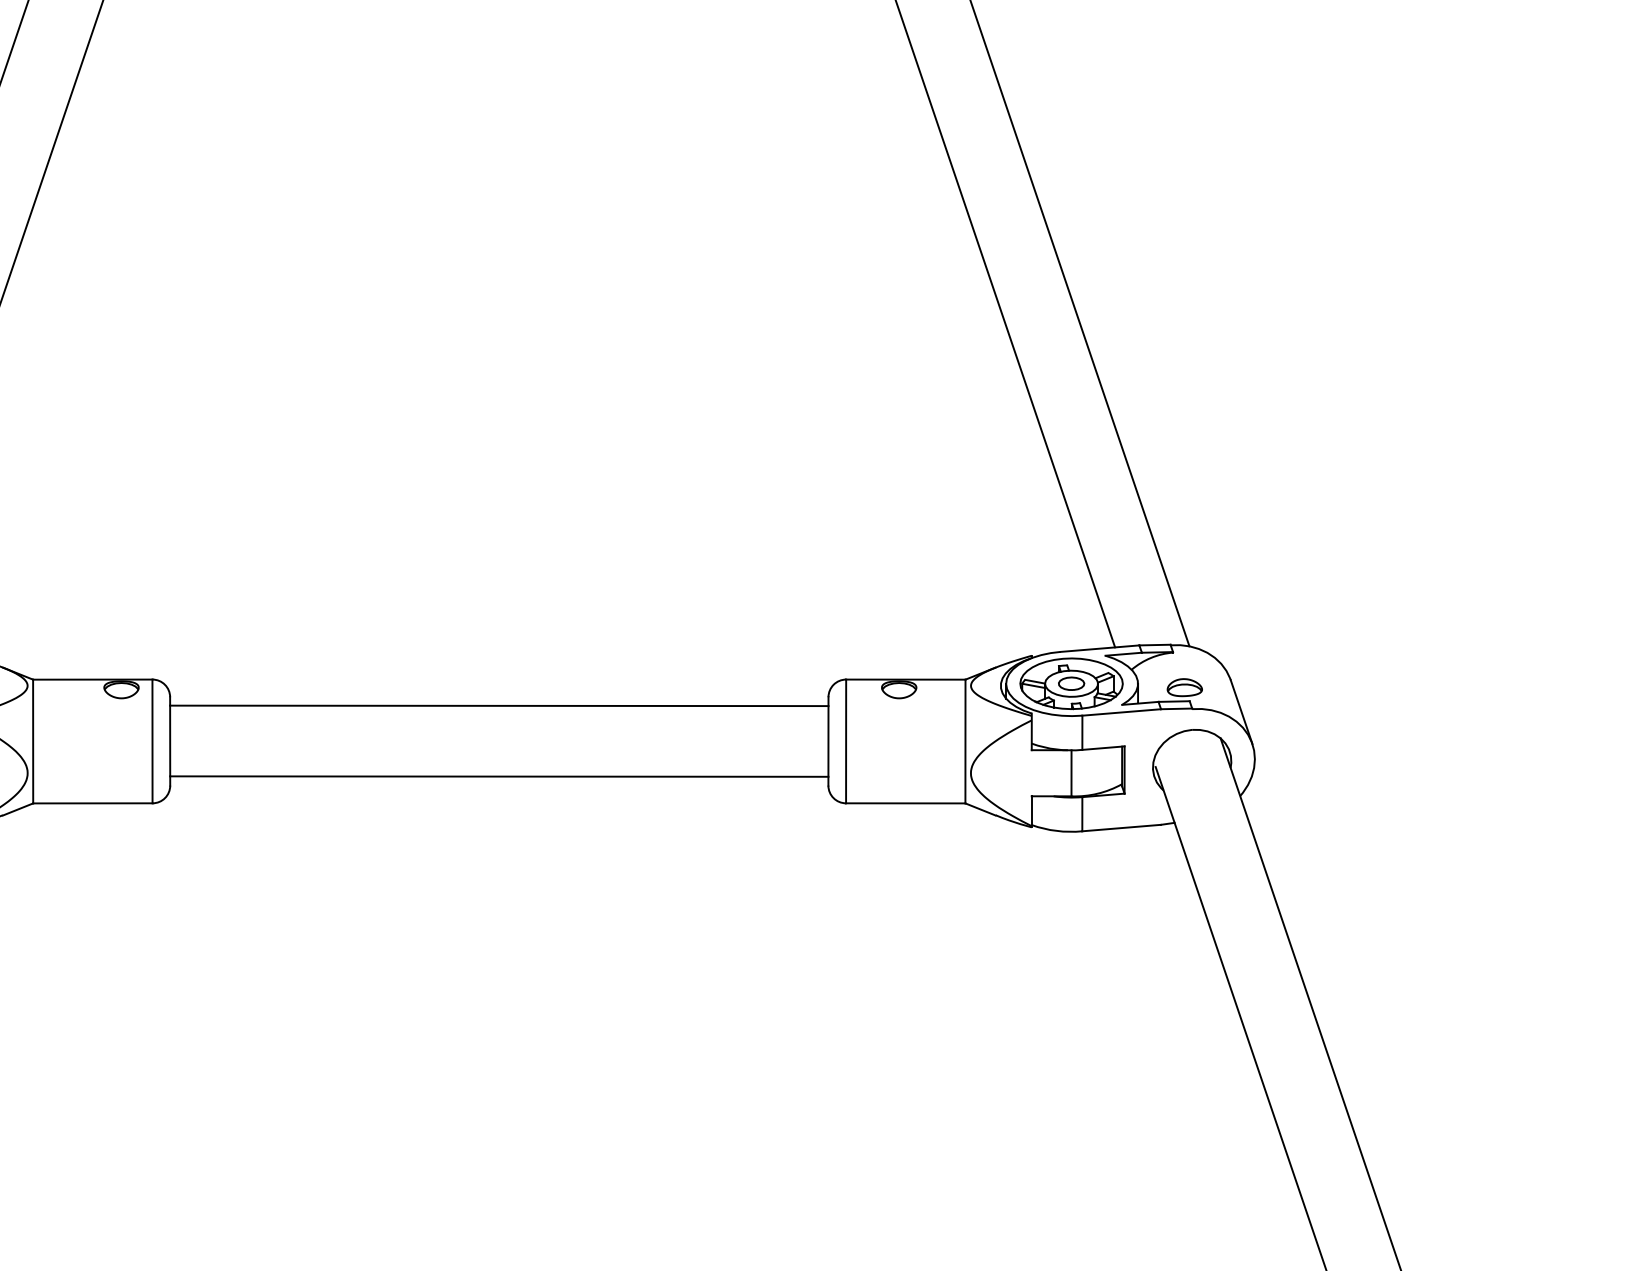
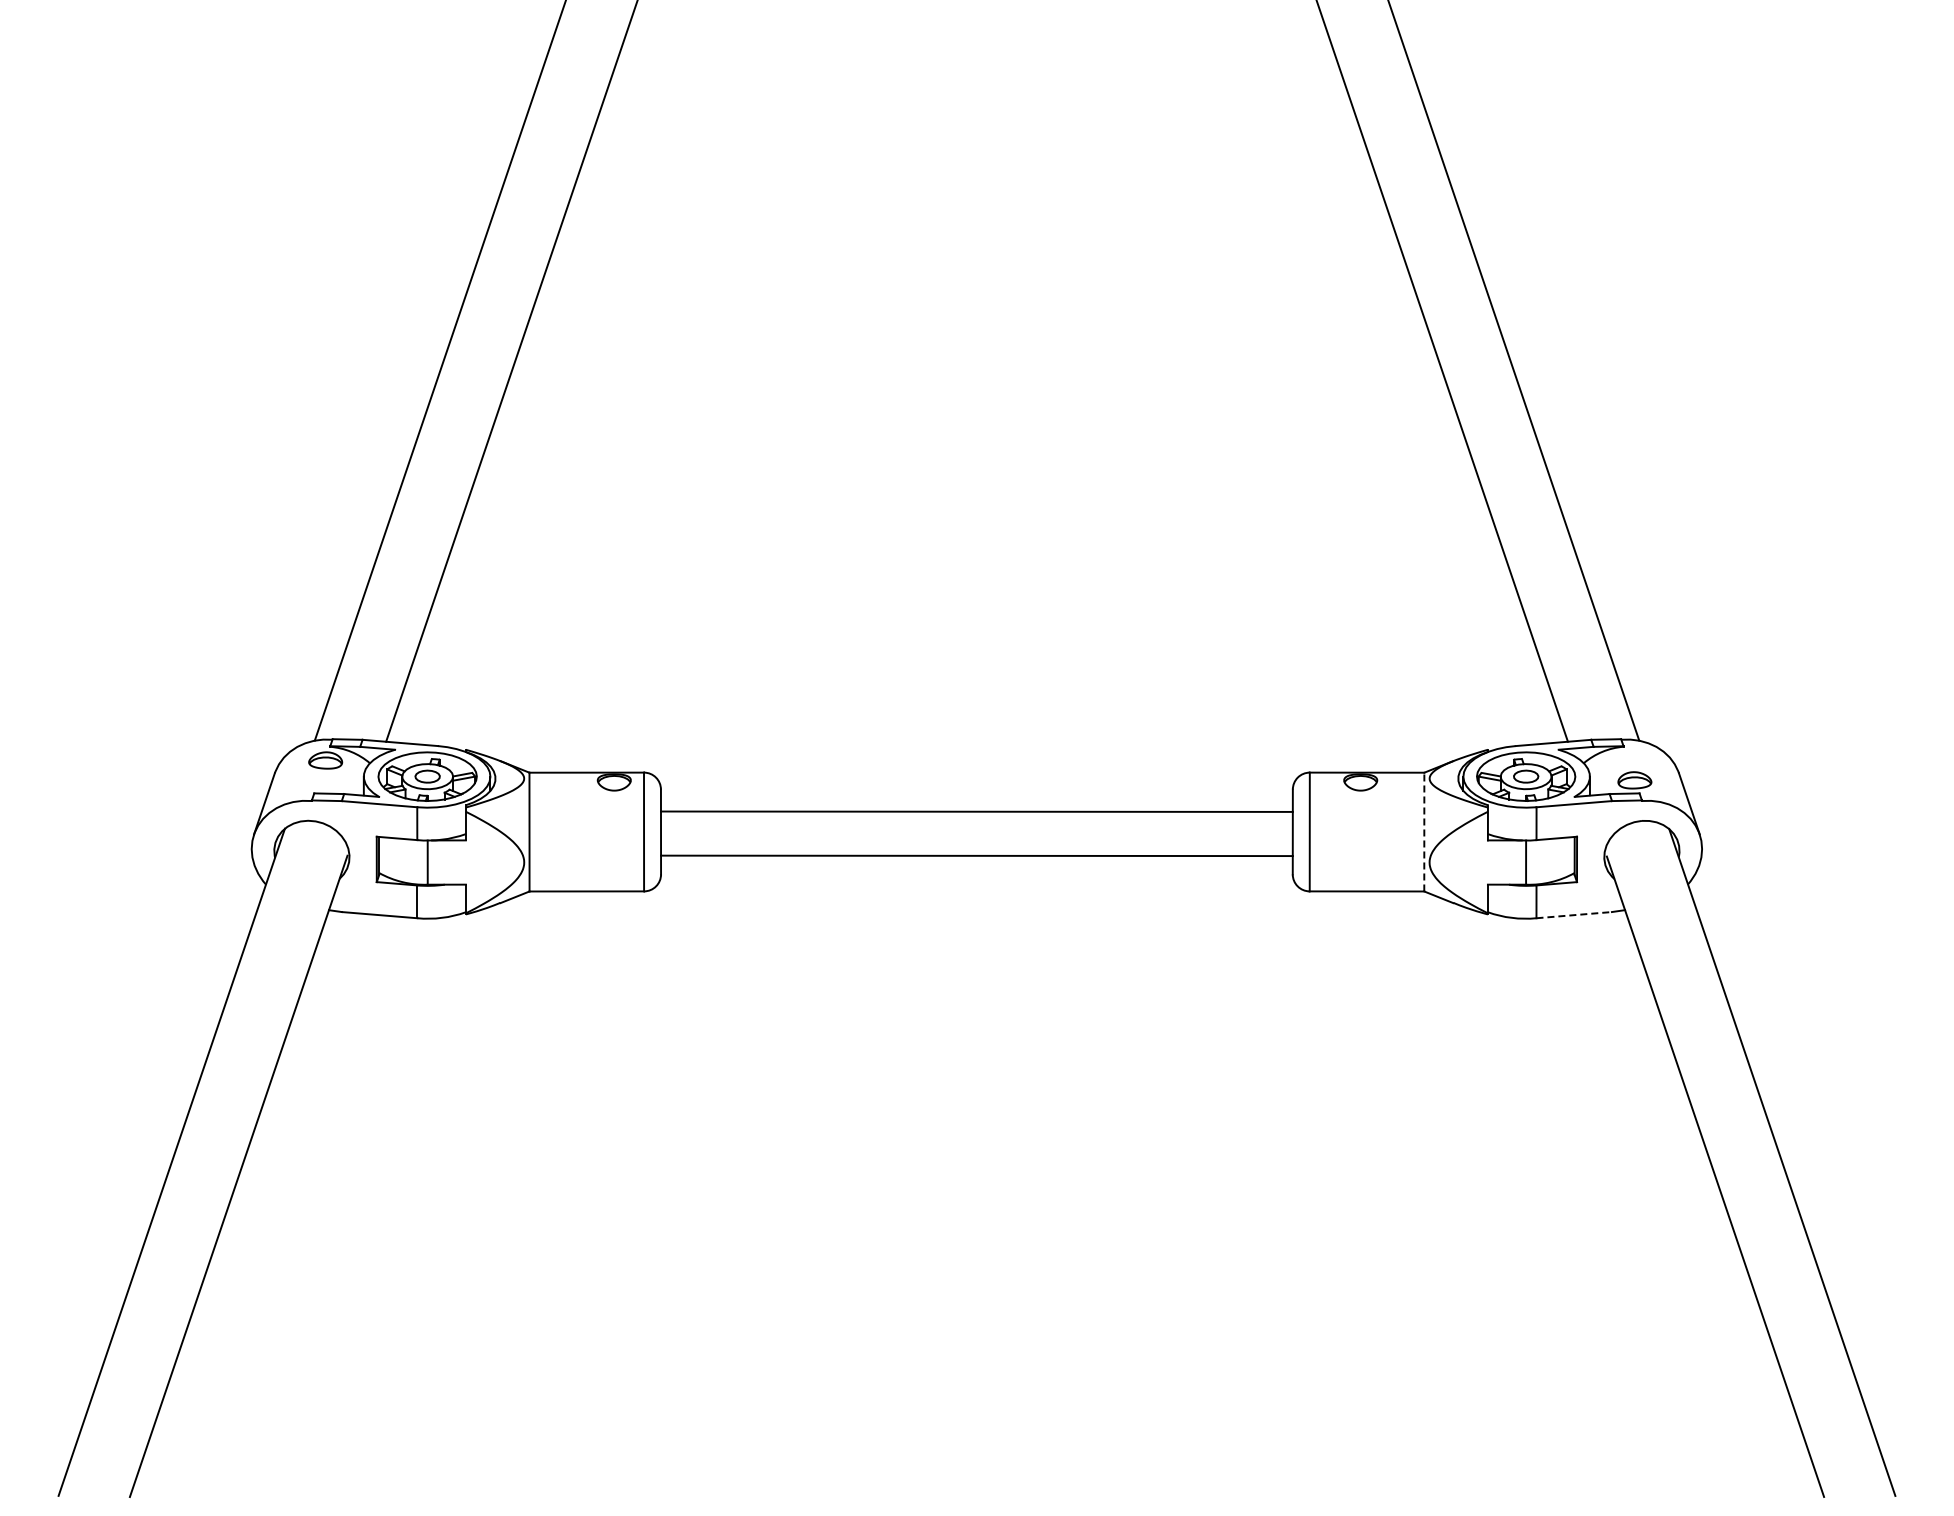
line: (498, 705) -> (976, 855), moved
line: (965, 740) -> (1424, 831), solid -> dashed
line: (498, 776) -> (976, 811), moved
line: (1121, 828) -> (1574, 915), solid -> dashed

